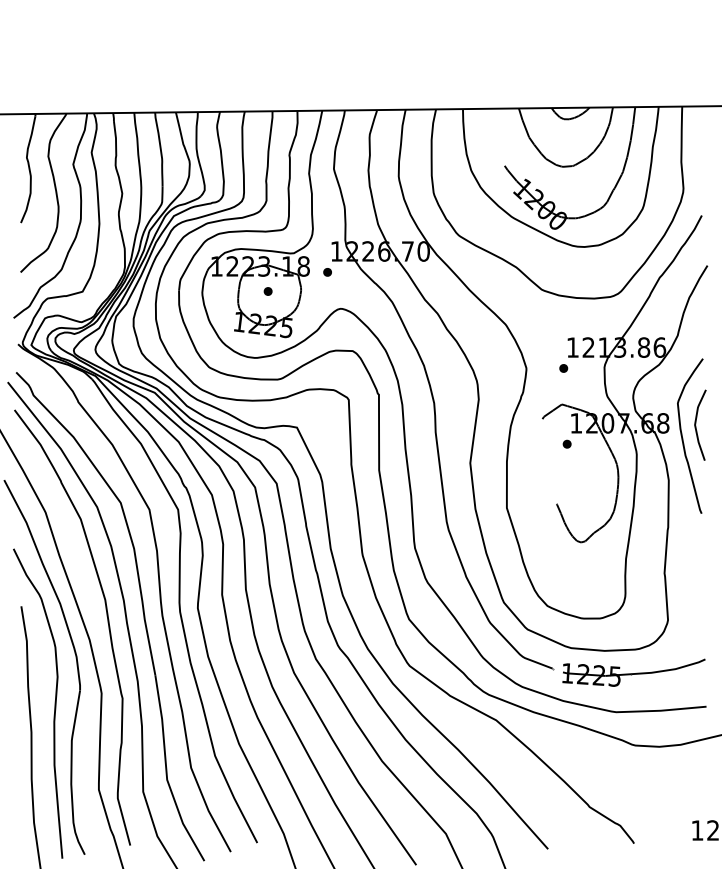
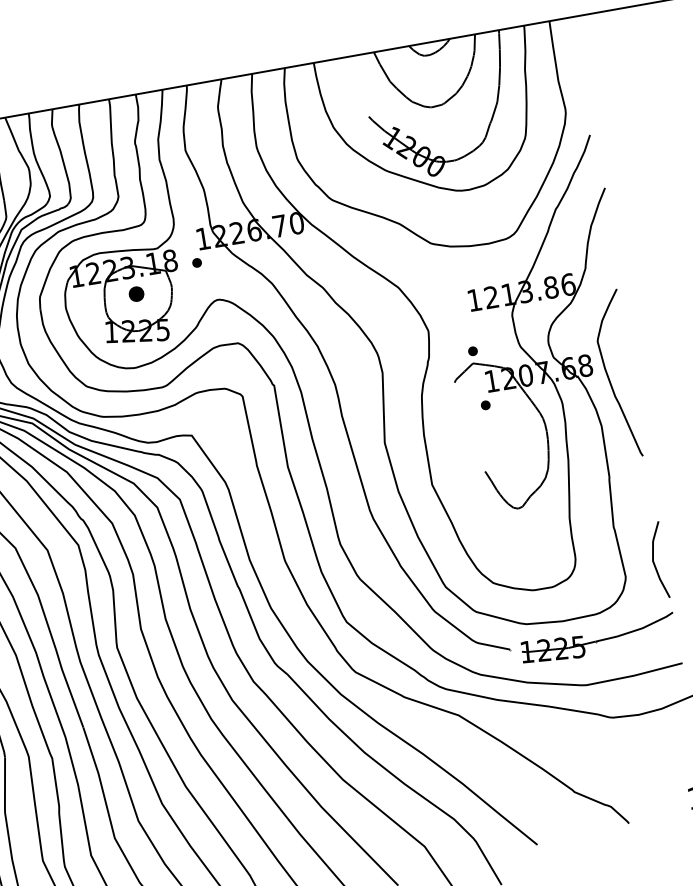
part: (267, 291) -> (135, 294), size x1.6
part: (563, 368) -> (472, 351), moved
curve: (696, 424) -> (654, 560), moved

